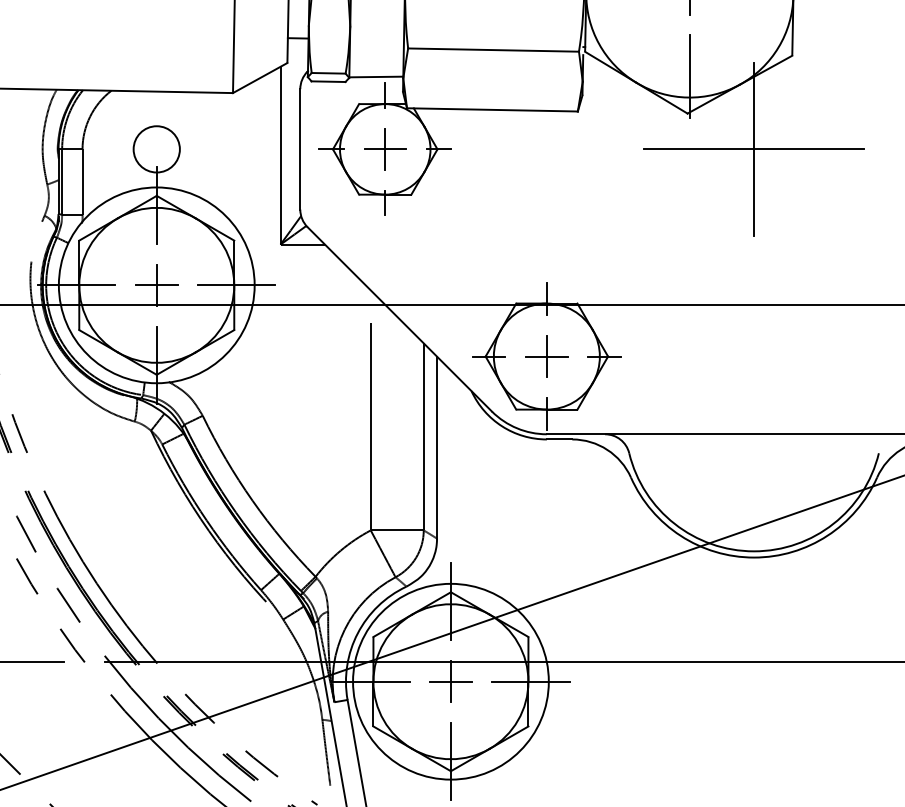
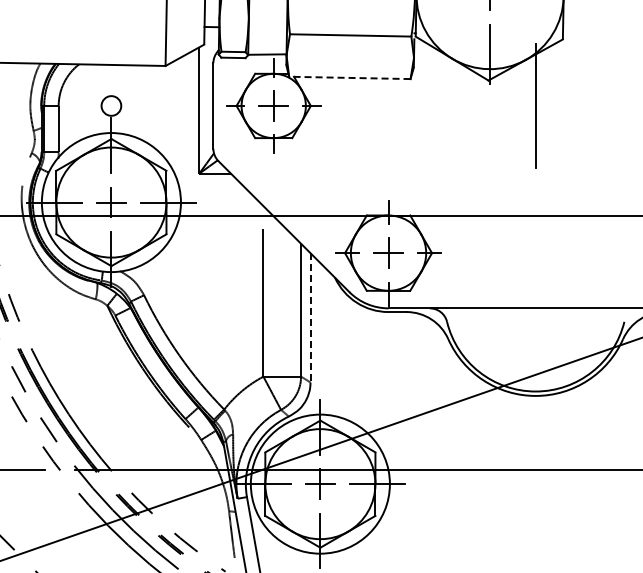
line: (491, 109) -> (349, 77), solid -> dashed
circle: (156, 148) -> (111, 105), size x0.6
line: (753, 148) -> (535, 105), removed
line: (437, 447) -> (310, 317), solid -> dashed

